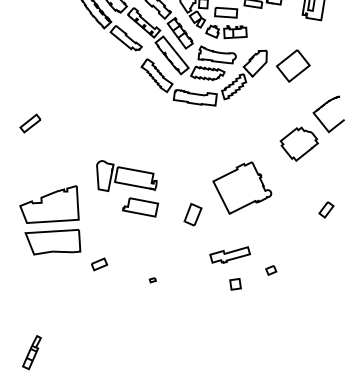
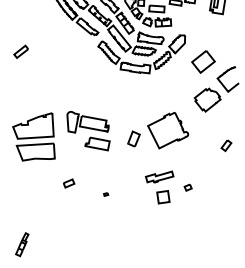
part: (293, 65) -> (203, 61), moved
part: (29, 123) -> (20, 51), moved
part: (192, 213) -> (133, 138), moved
part: (49, 219) -> (33, 136), moved
part: (235, 284) -> (163, 197), size x1.67

